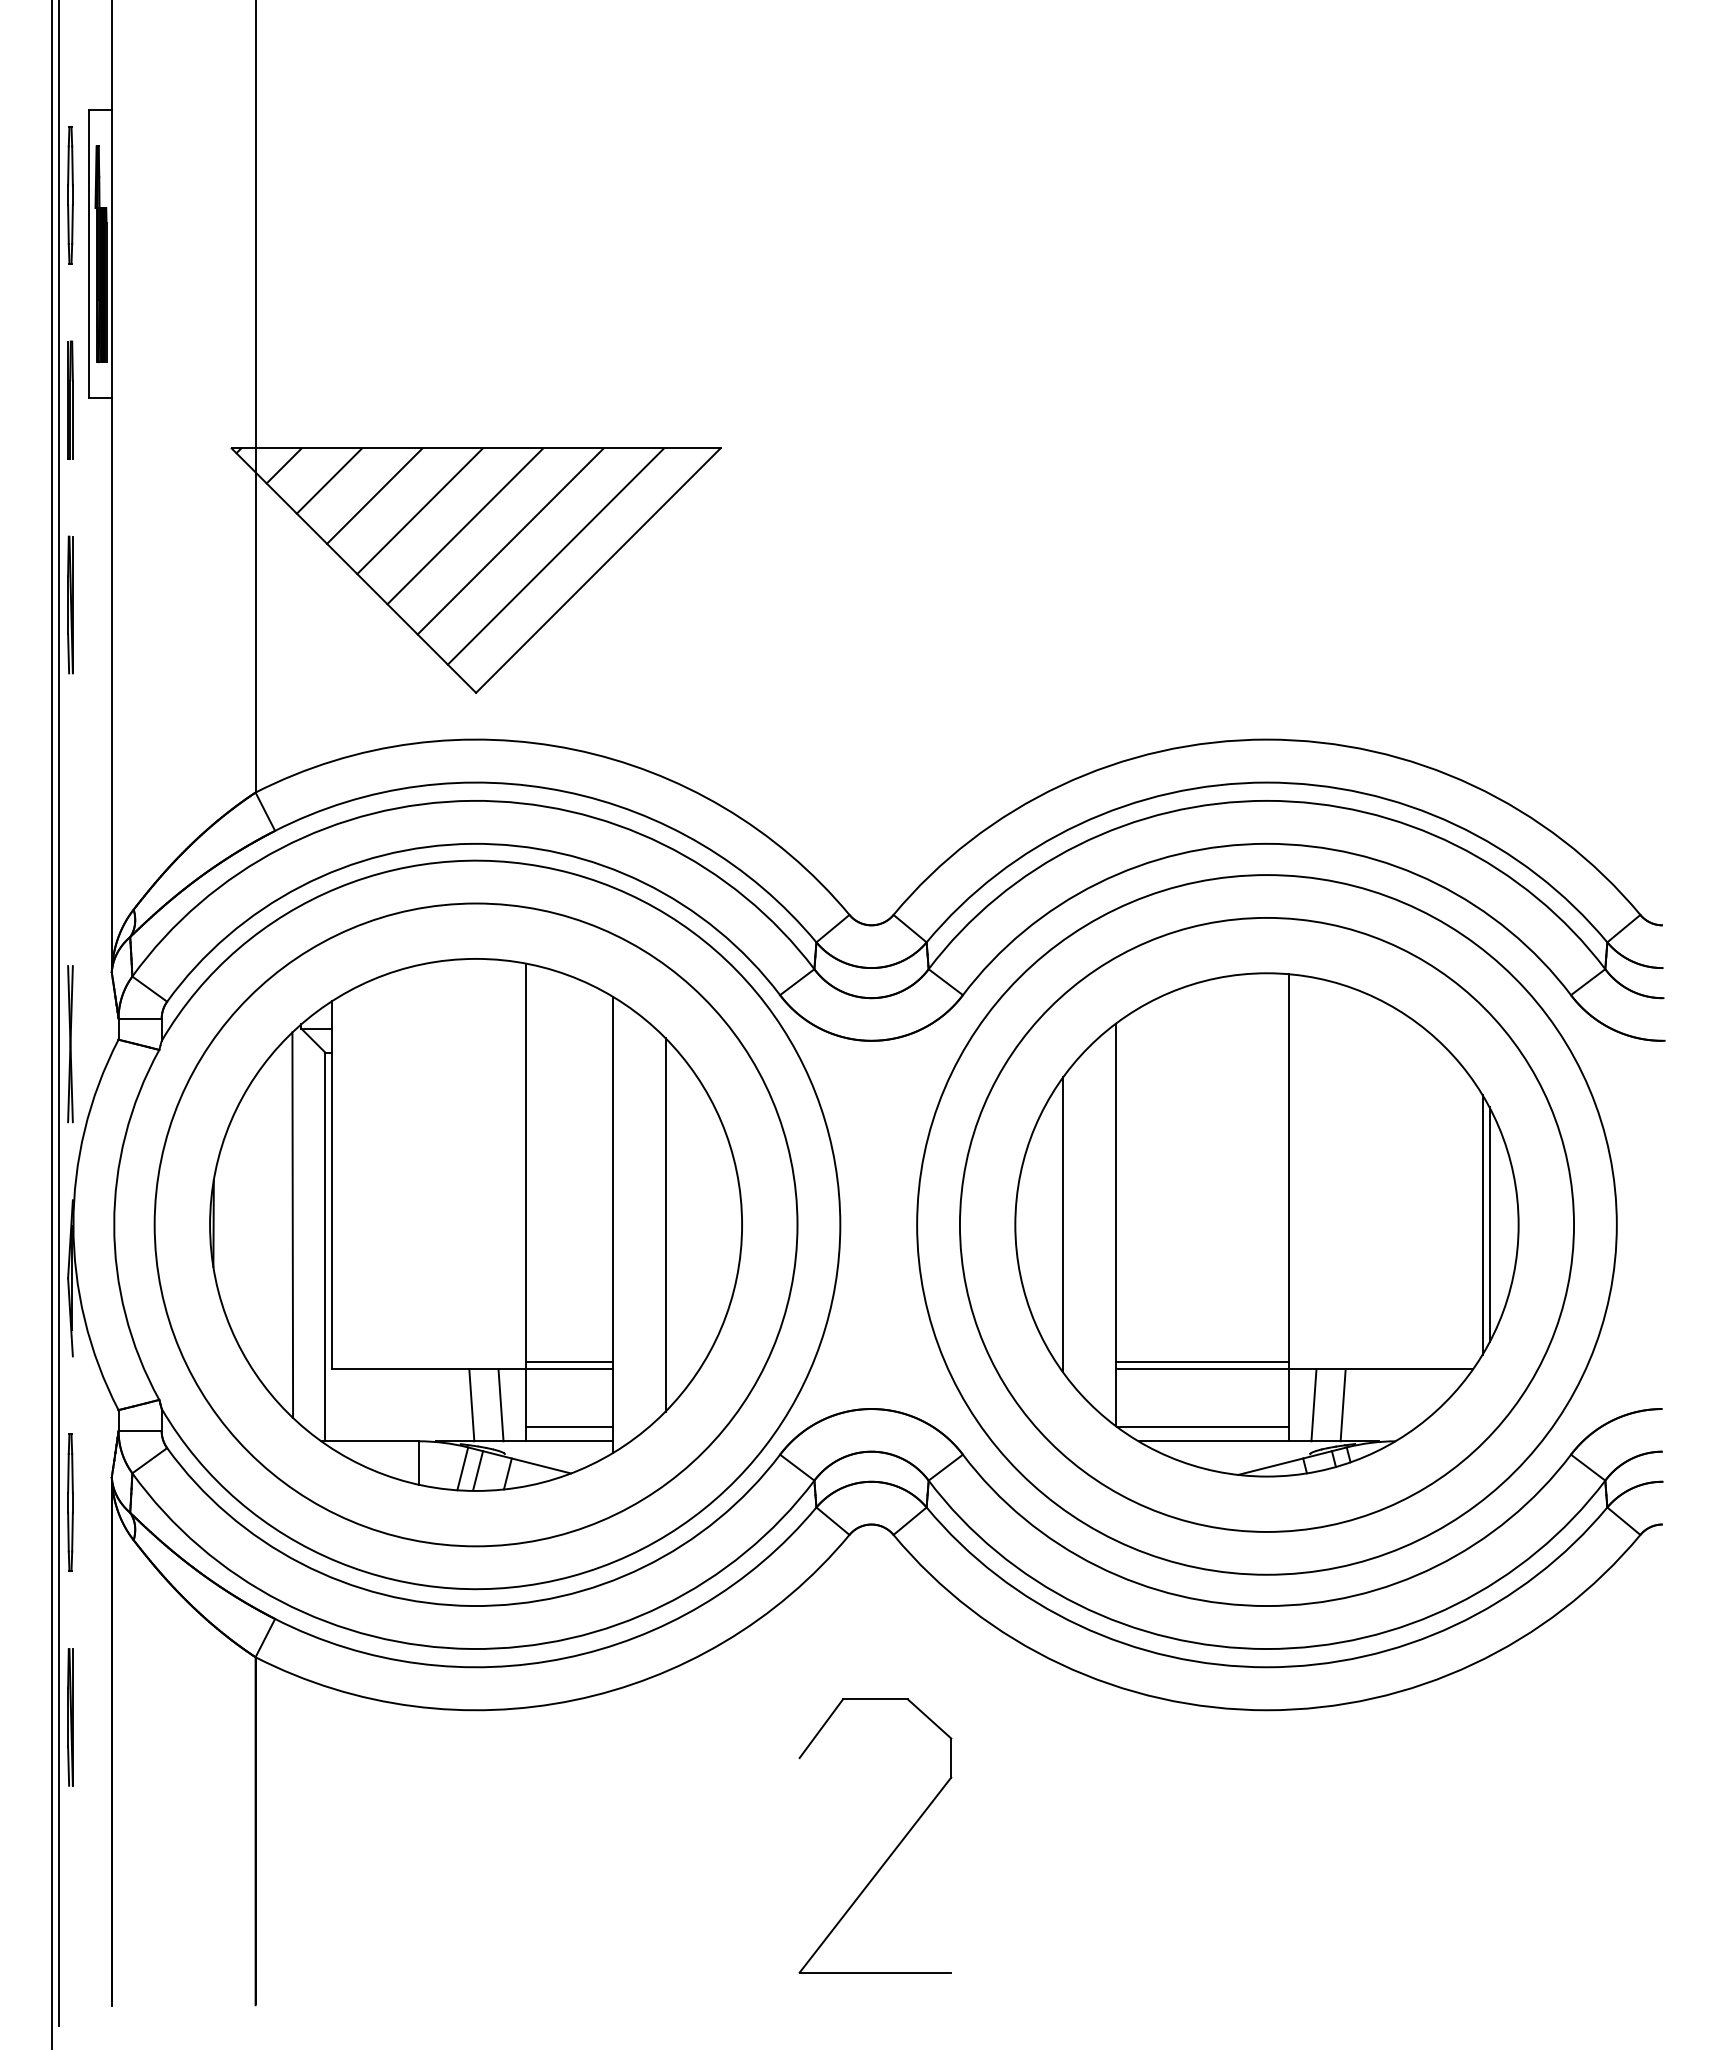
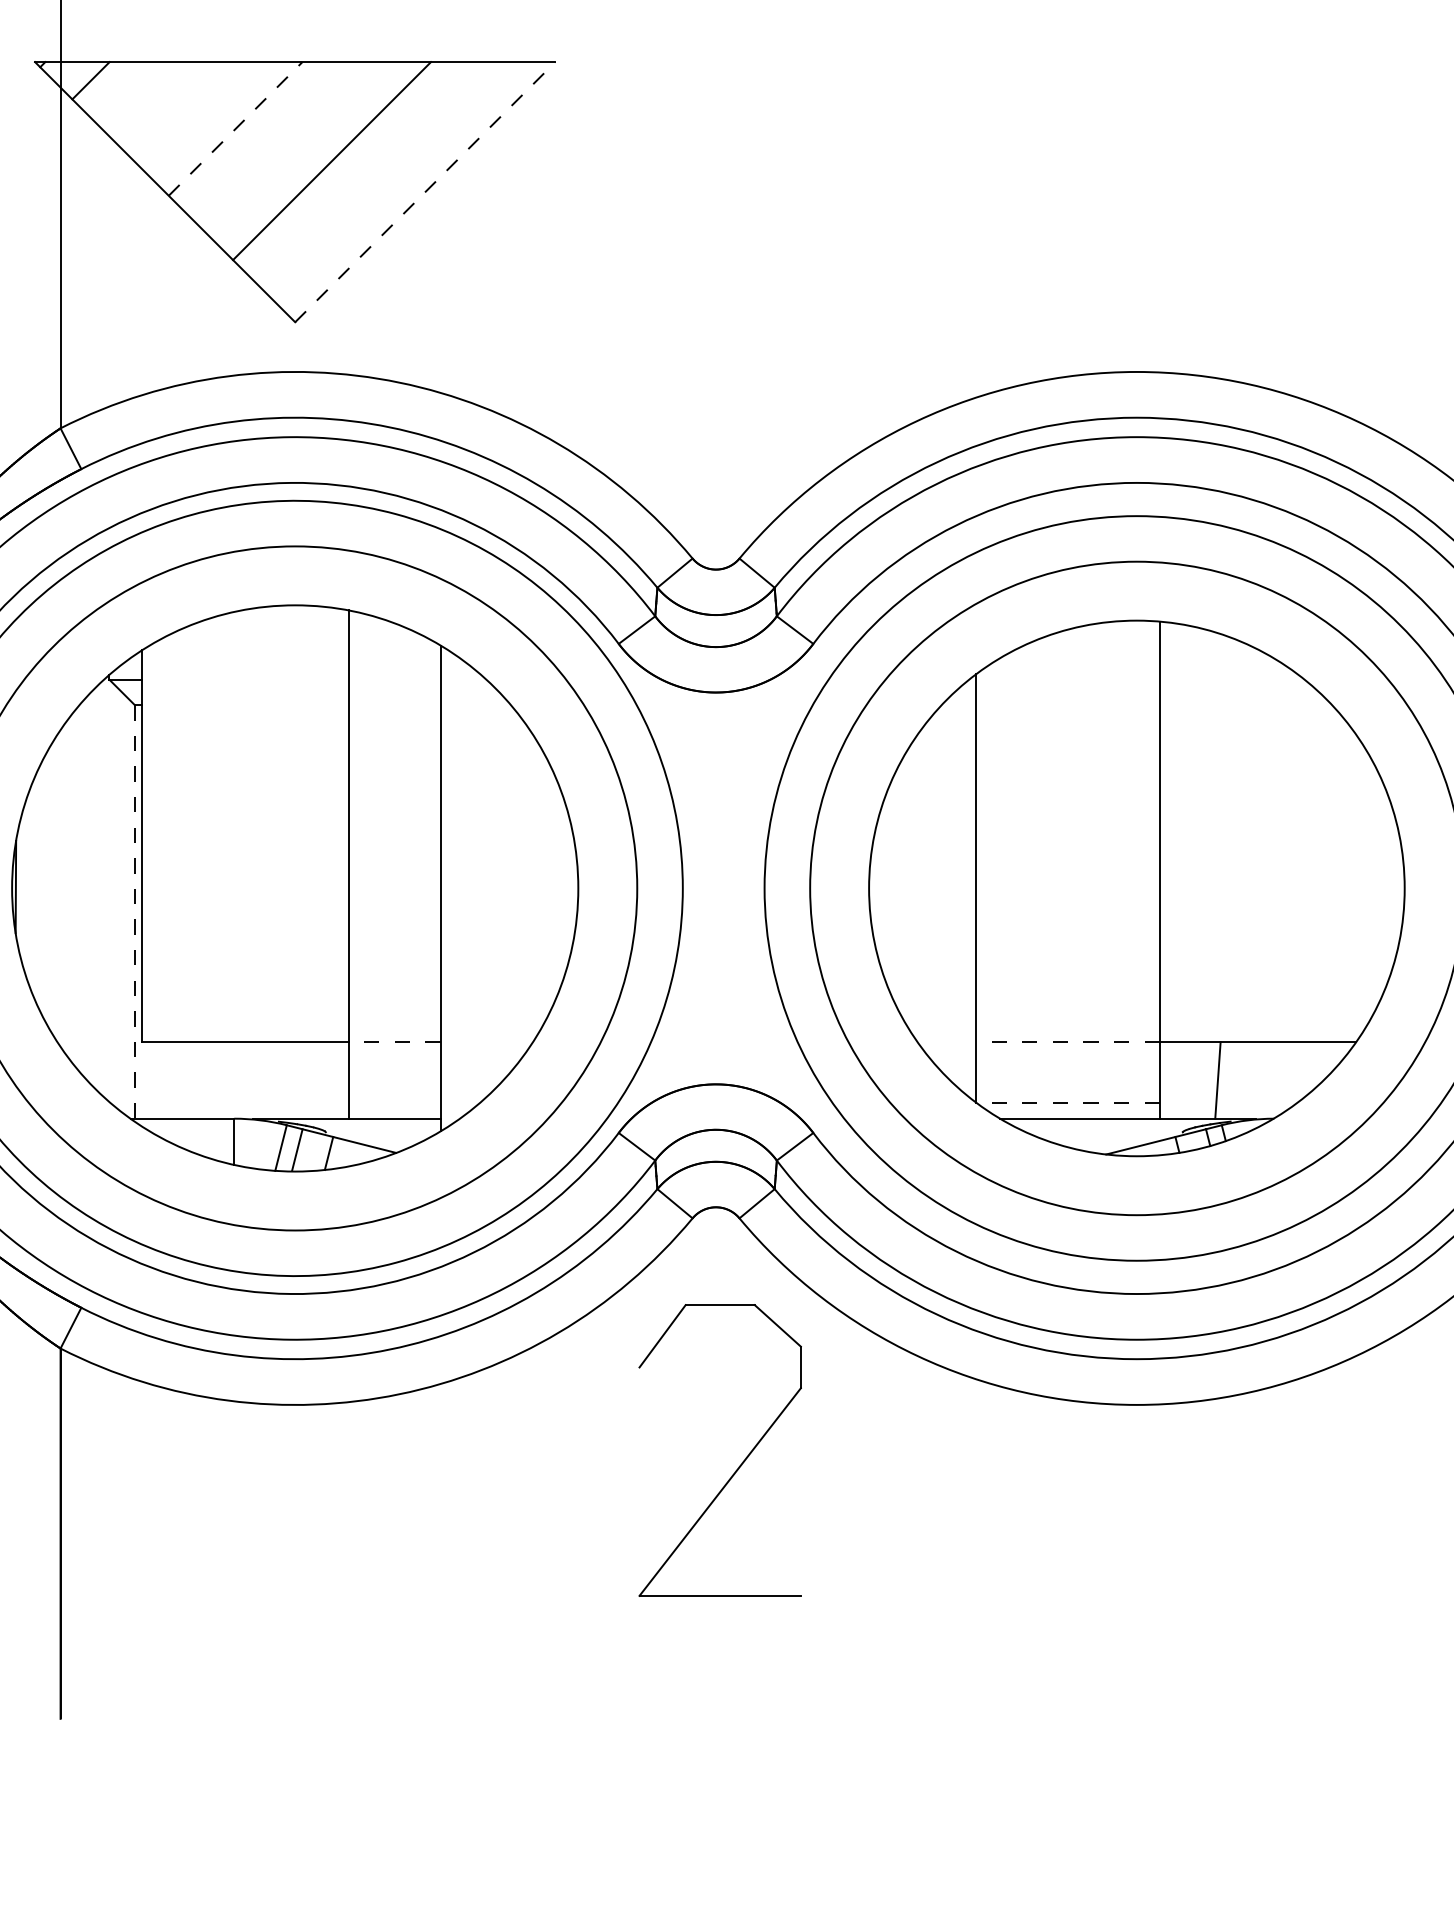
line: (329, 480) -> (139, 96), removed
line: (374, 495) -> (187, 112), removed
line: (420, 511) -> (236, 129), solid -> dashed
line: (465, 526) -> (283, 145), removed
line: (555, 556) -> (379, 177), removed
line: (598, 570) -> (425, 192), solid -> dashed
line: (665, 1224) -> (496, 887), removed
line: (1063, 1224) -> (920, 887), removed
line: (1482, 1224) -> (1366, 887), removed
line: (1489, 1224) -> (1373, 887), removed
line: (292, 1225) -> (99, 889), removed
line: (325, 1247) -> (134, 912), solid -> dashed
line: (569, 1362) -> (394, 1034), removed
line: (1202, 1362) -> (1068, 1034), removed
line: (569, 1369) -> (394, 1042), solid -> dashed
line: (1201, 1369) -> (1067, 1042), solid -> dashed
line: (471, 1405) -> (290, 1080), removed
line: (500, 1405) -> (321, 1080), removed
line: (1313, 1405) -> (1186, 1080), removed
line: (569, 1426) -> (394, 1102), removed
line: (1202, 1426) -> (1068, 1102), solid -> dashed
part: (894, 1848) -> (740, 1463), moved

